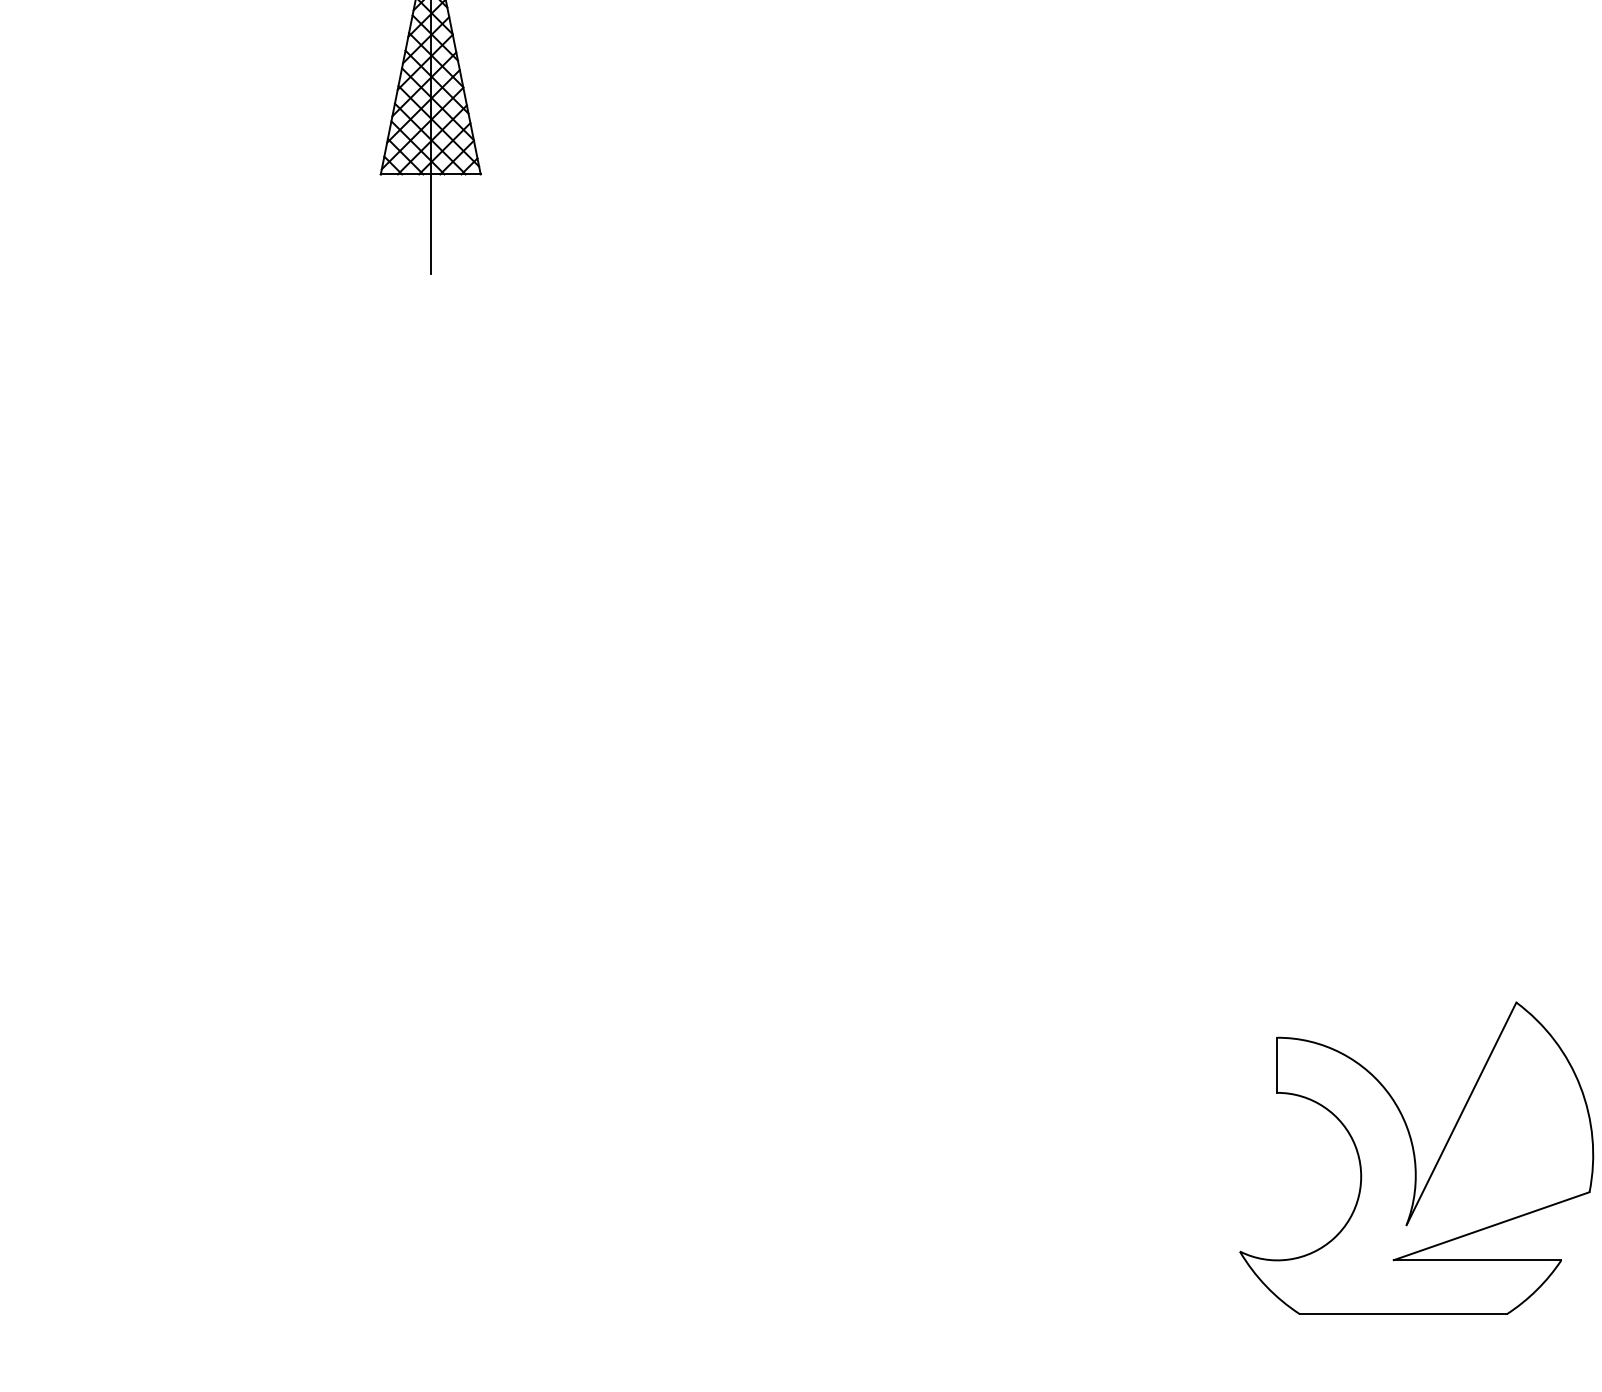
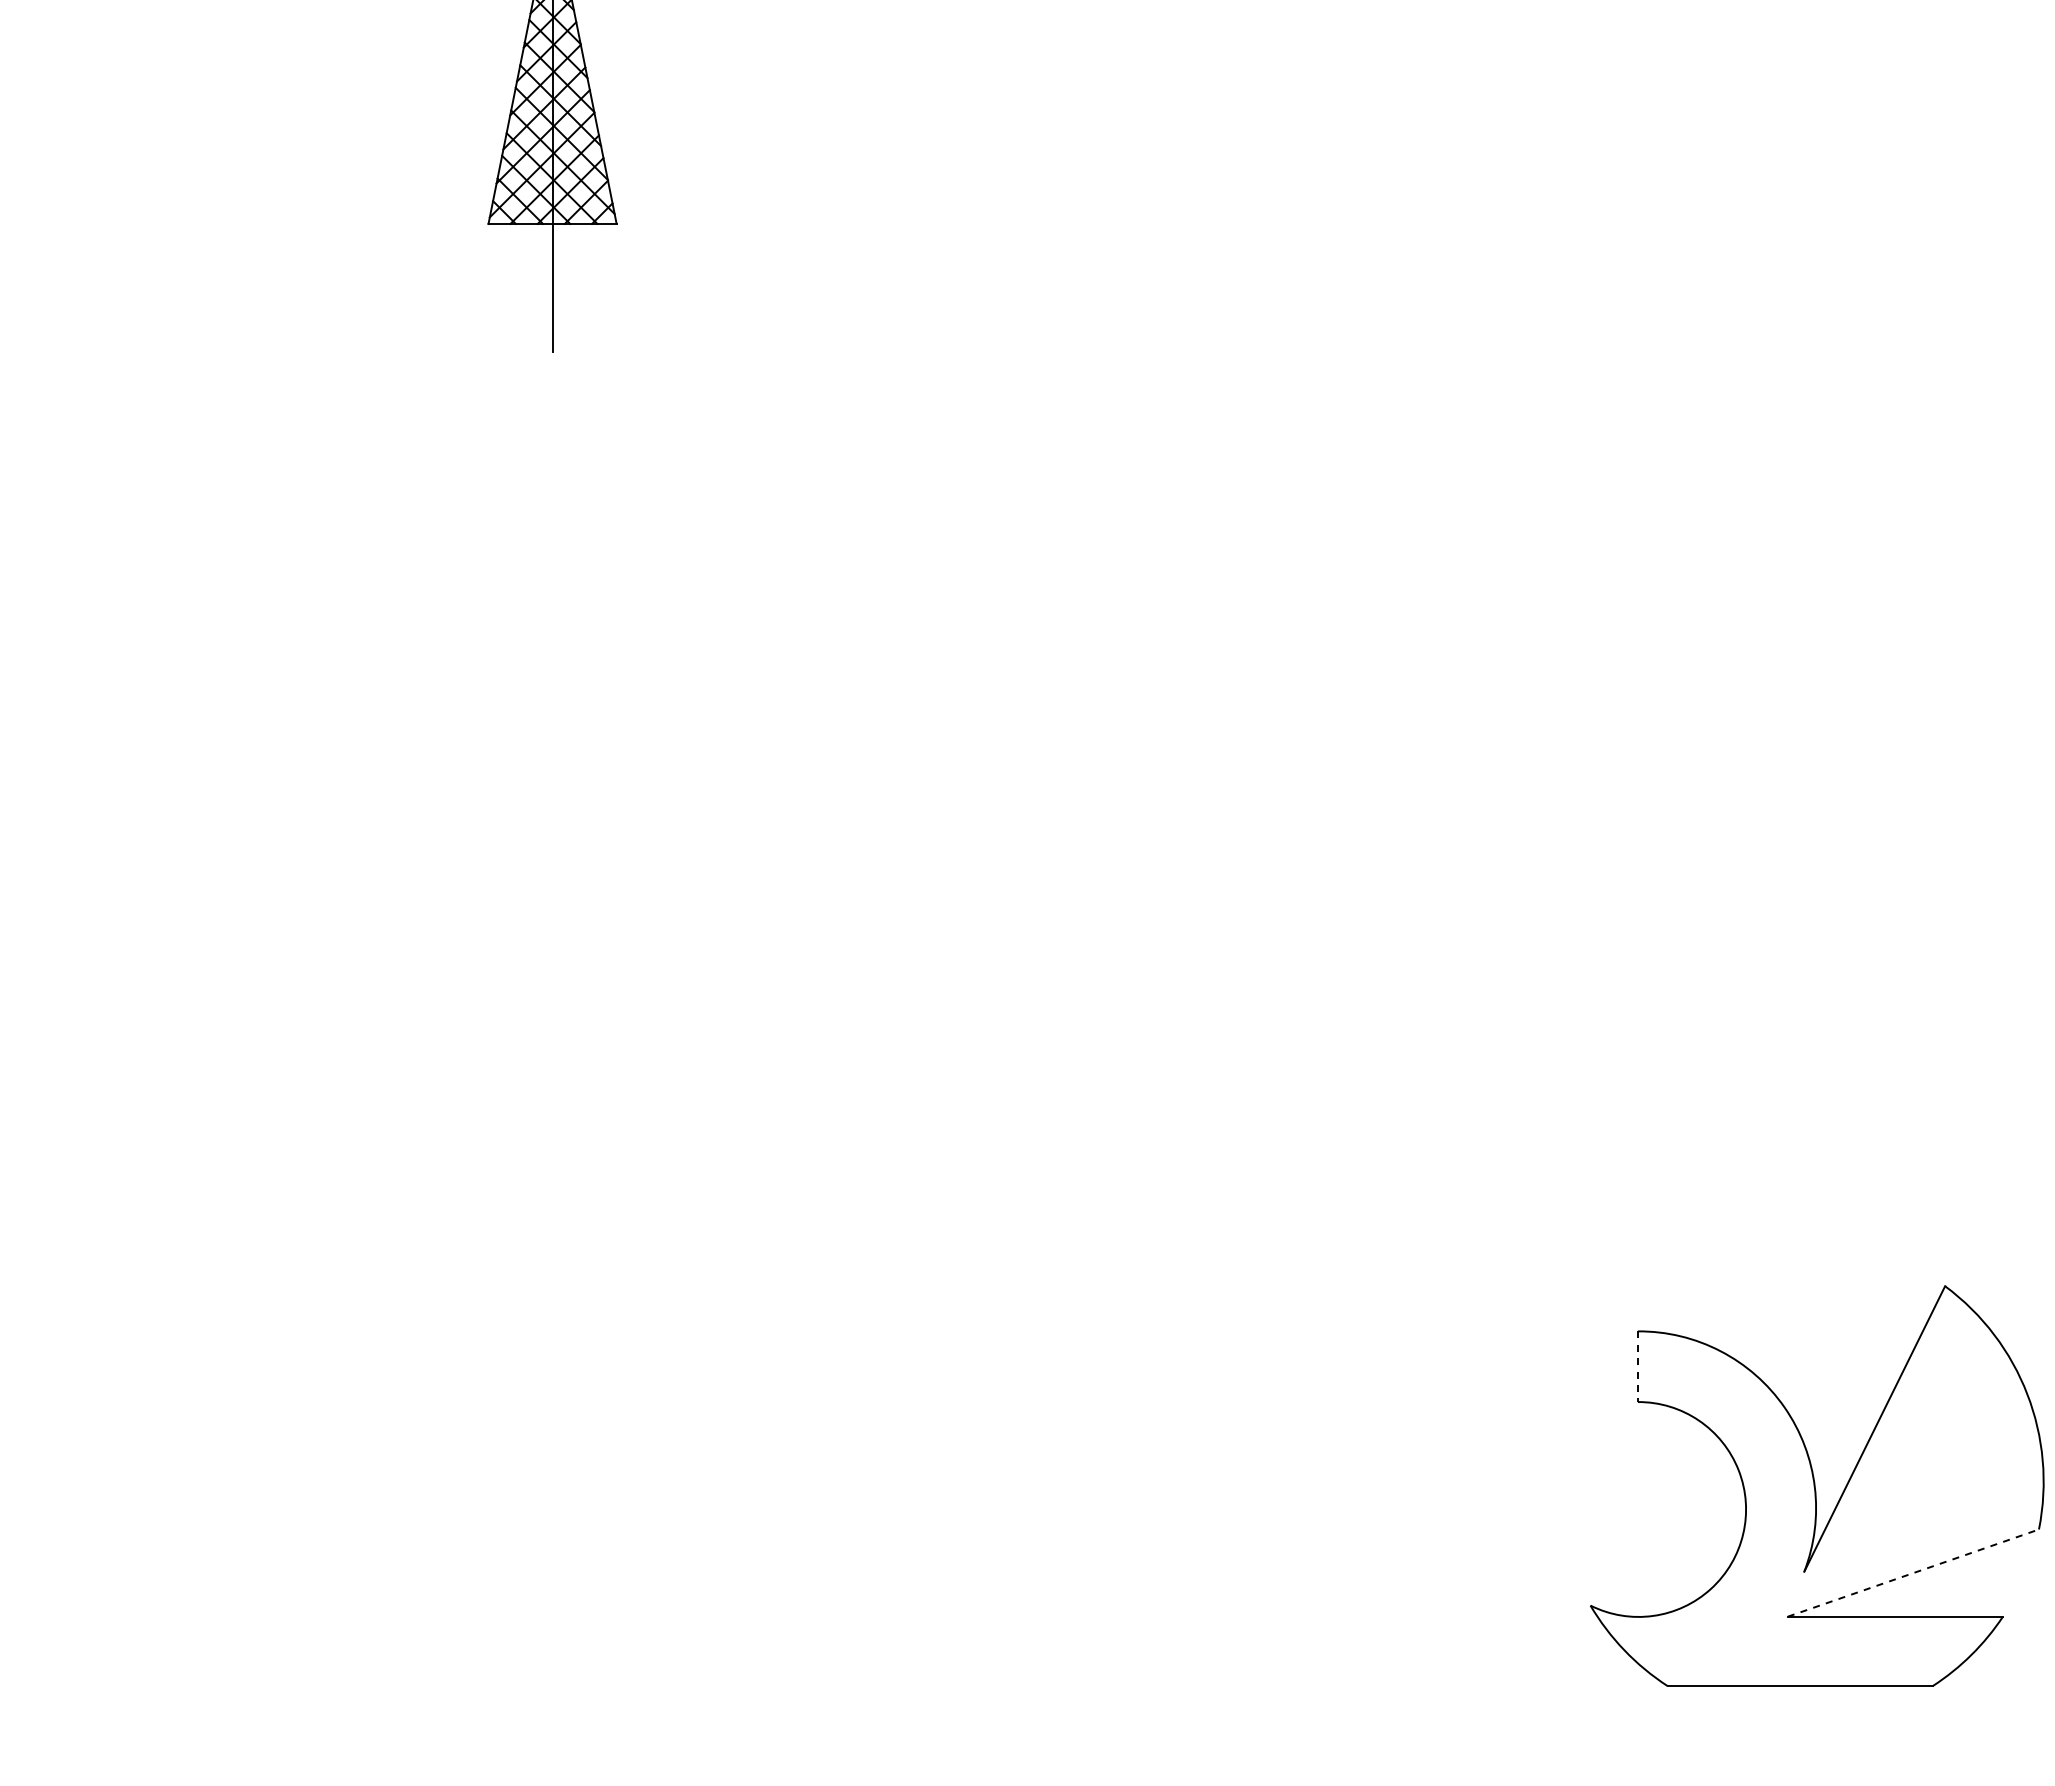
line: (1276, 1065) -> (1637, 1367), solid -> dashed
line: (1491, 1226) -> (1913, 1573), solid -> dashed

